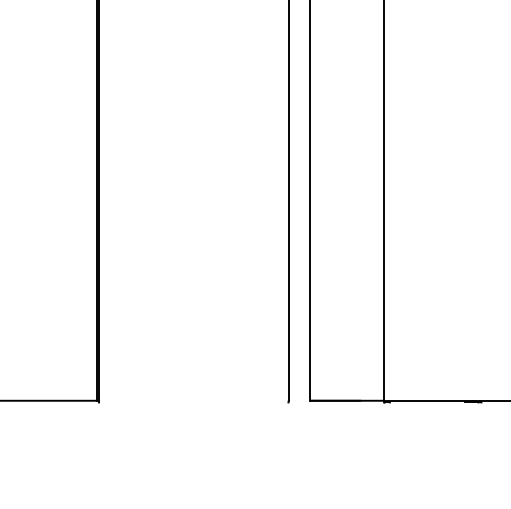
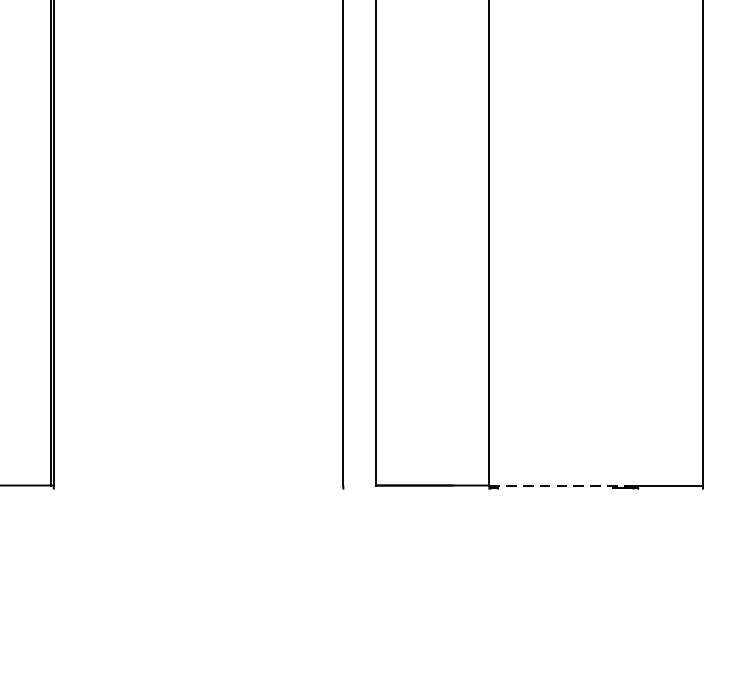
line: (428, 400) -> (557, 485), solid -> dashed

